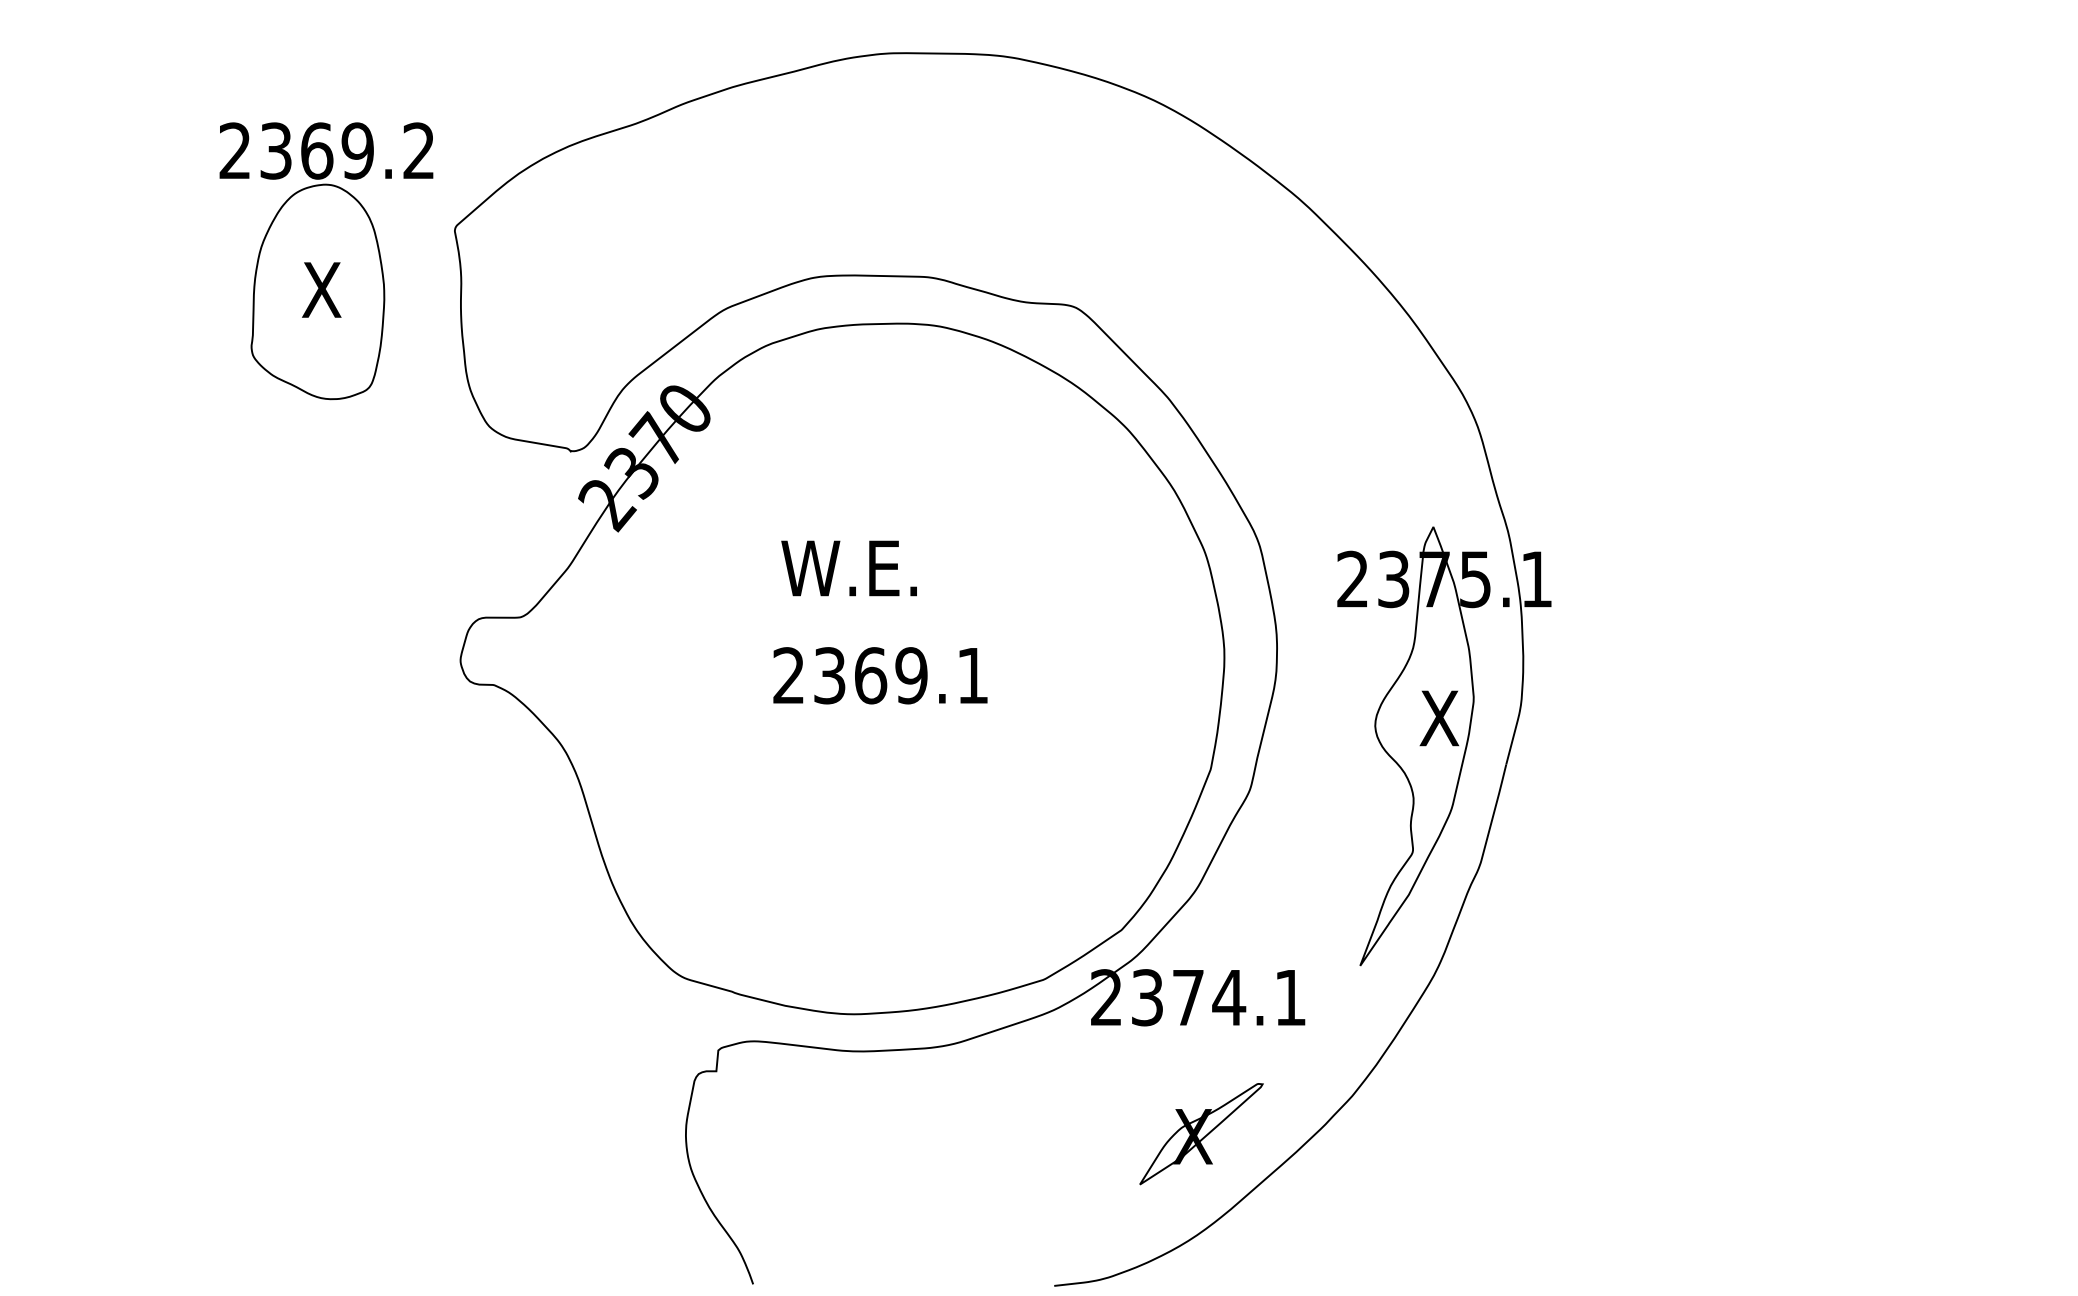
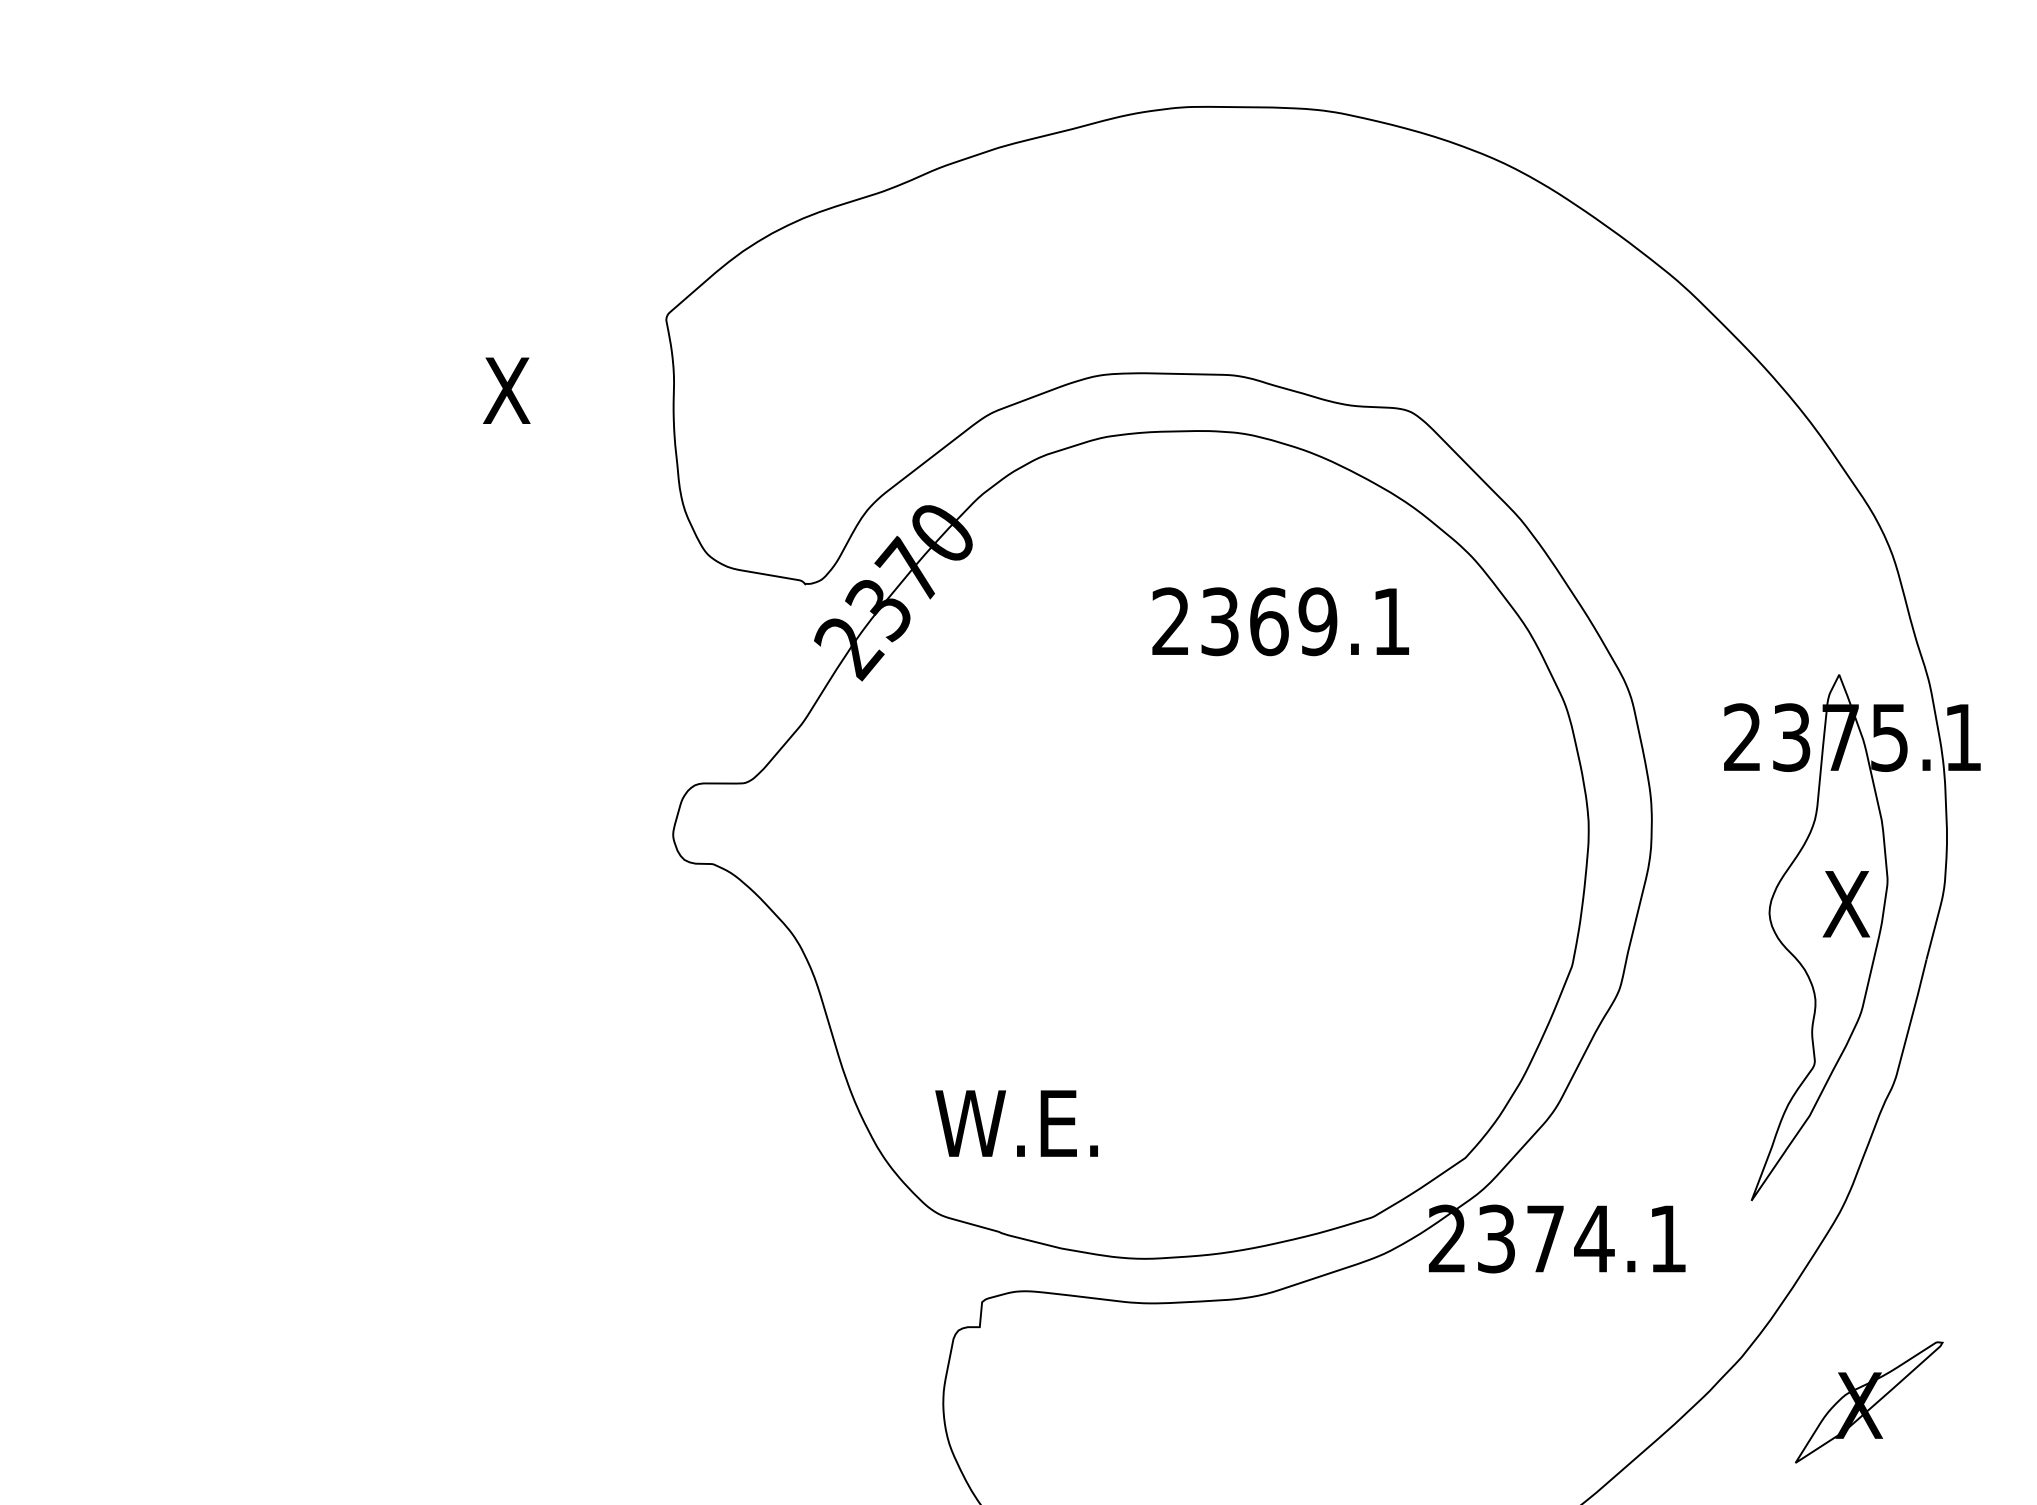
part: (326, 261) -> (512, 356), removed
text: (848, 568) -> (1015, 1123), moved
text: (880, 675) -> (1280, 621), moved
part: (1201, 1134) -> (1869, 1402), moved

